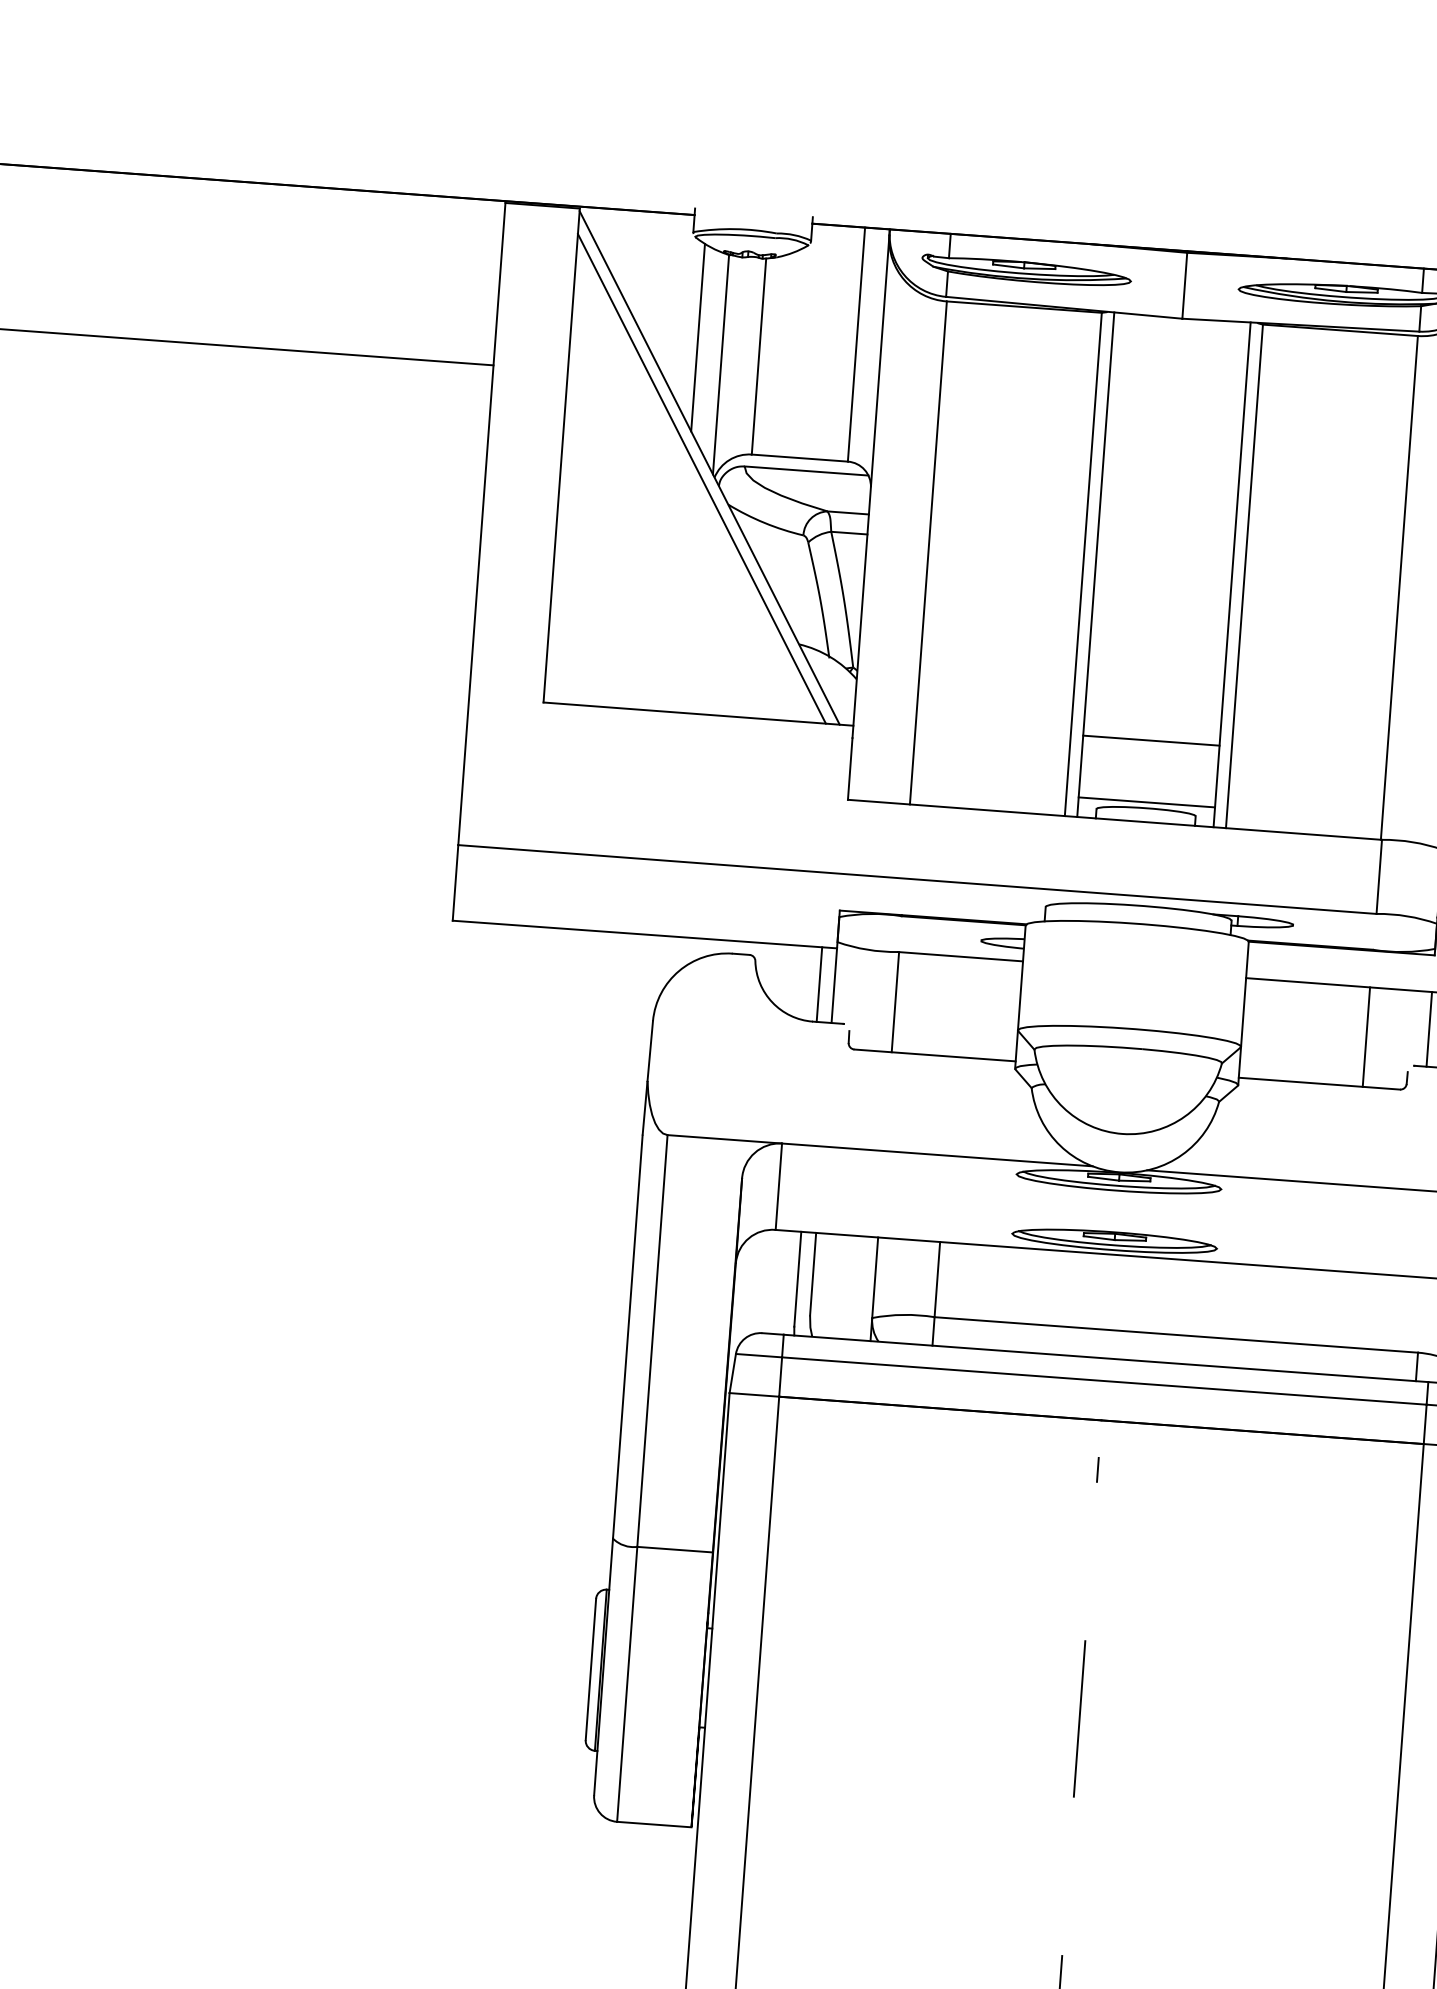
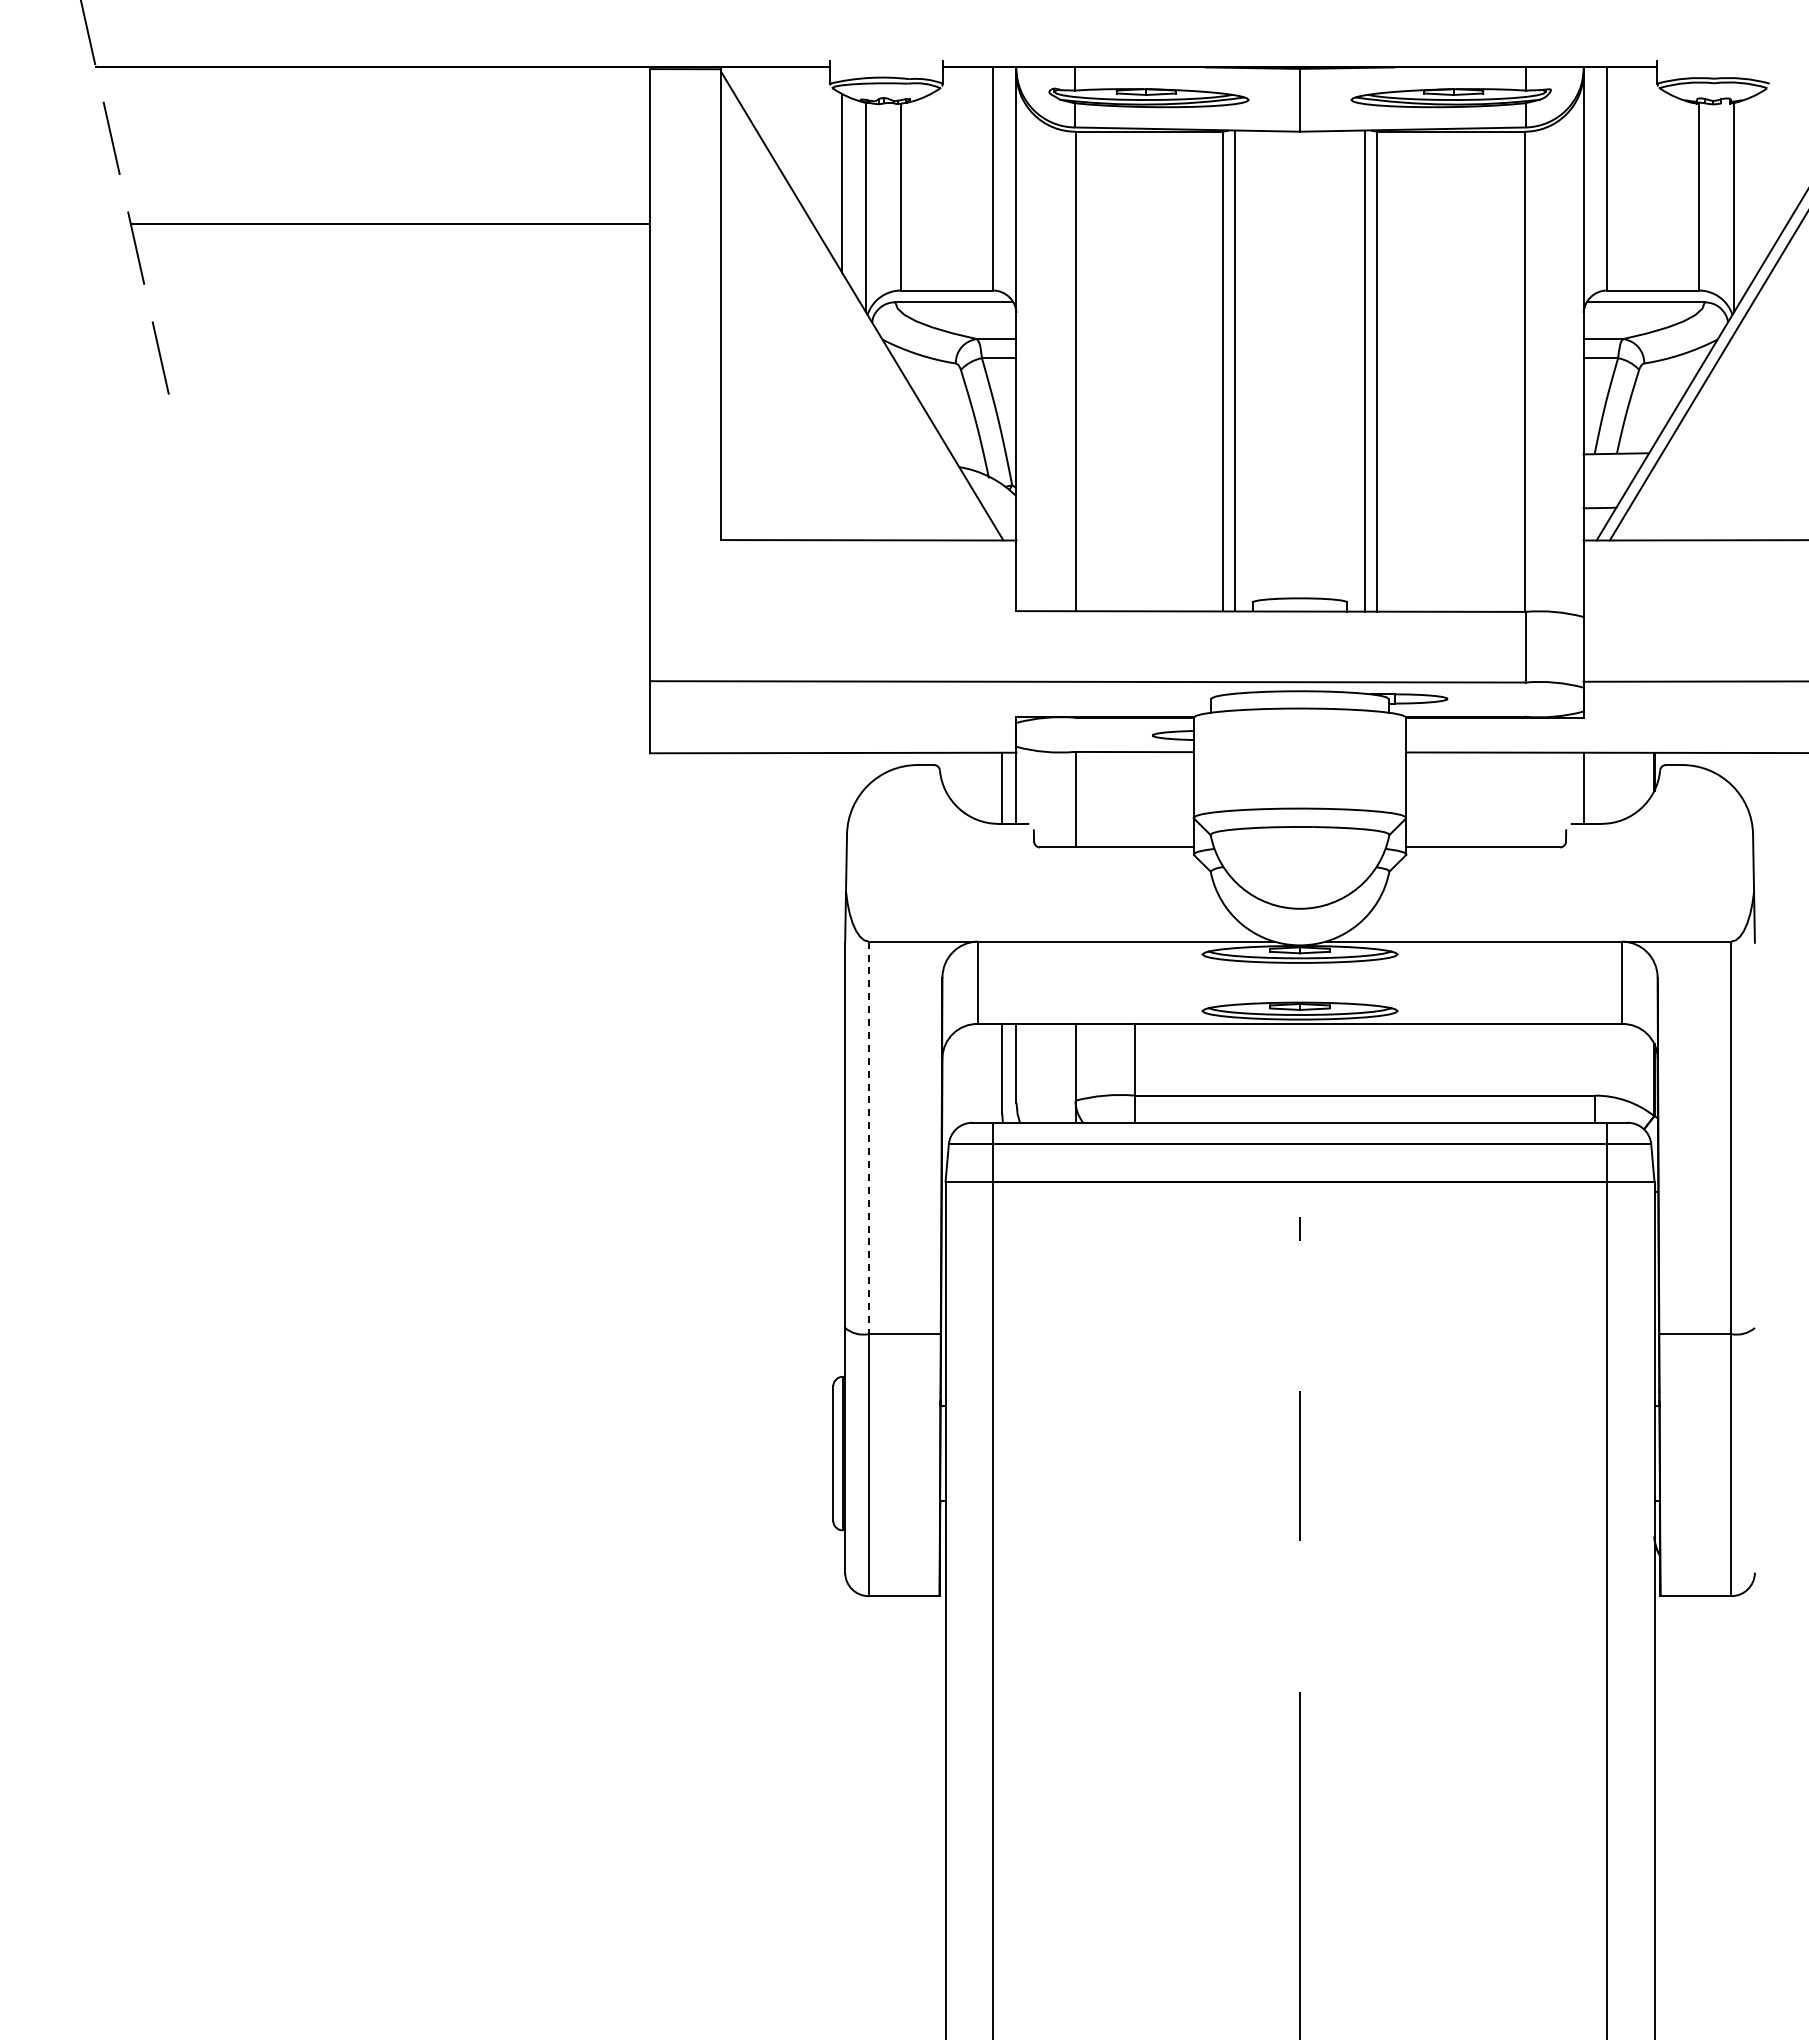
line: (701, 478) -> (855, 316), removed
line: (1151, 740) -> (1300, 533), removed
line: (1147, 802) -> (1300, 592), removed
line: (1366, 1036) -> (1524, 799), removed
line: (652, 1341) -> (868, 1138), solid -> dashed

